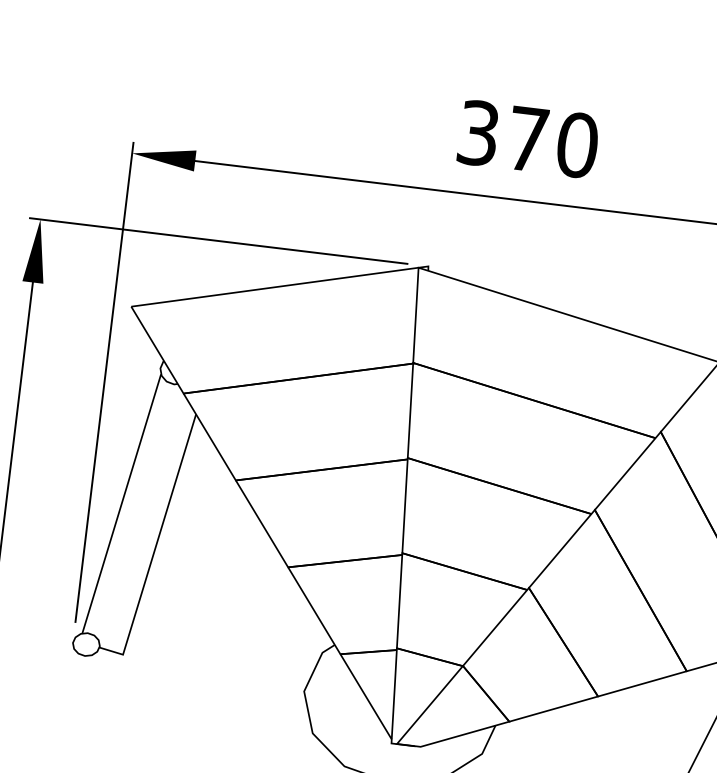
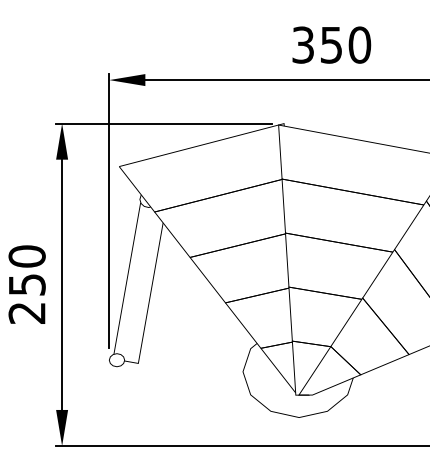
text: (527, 139) -> (331, 45), 370 -> 350

